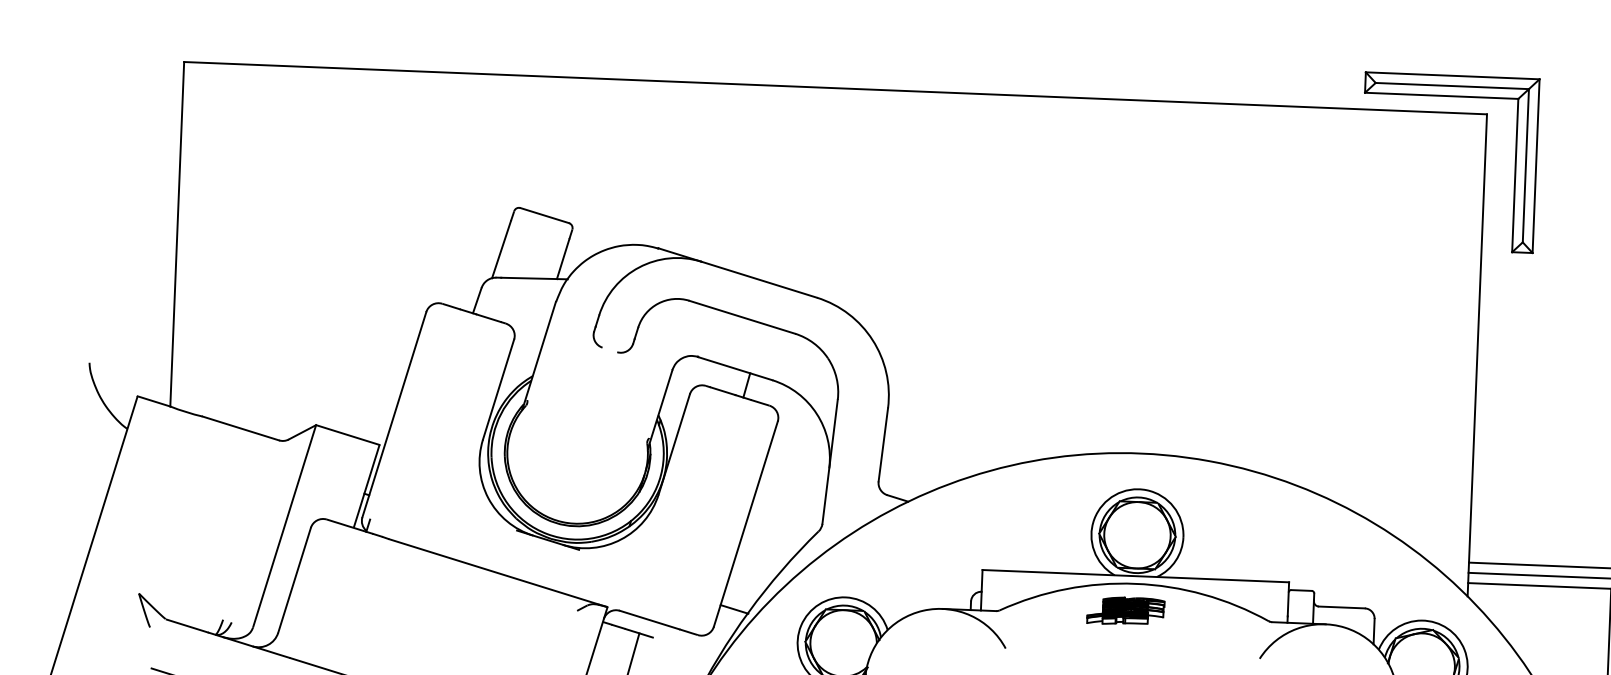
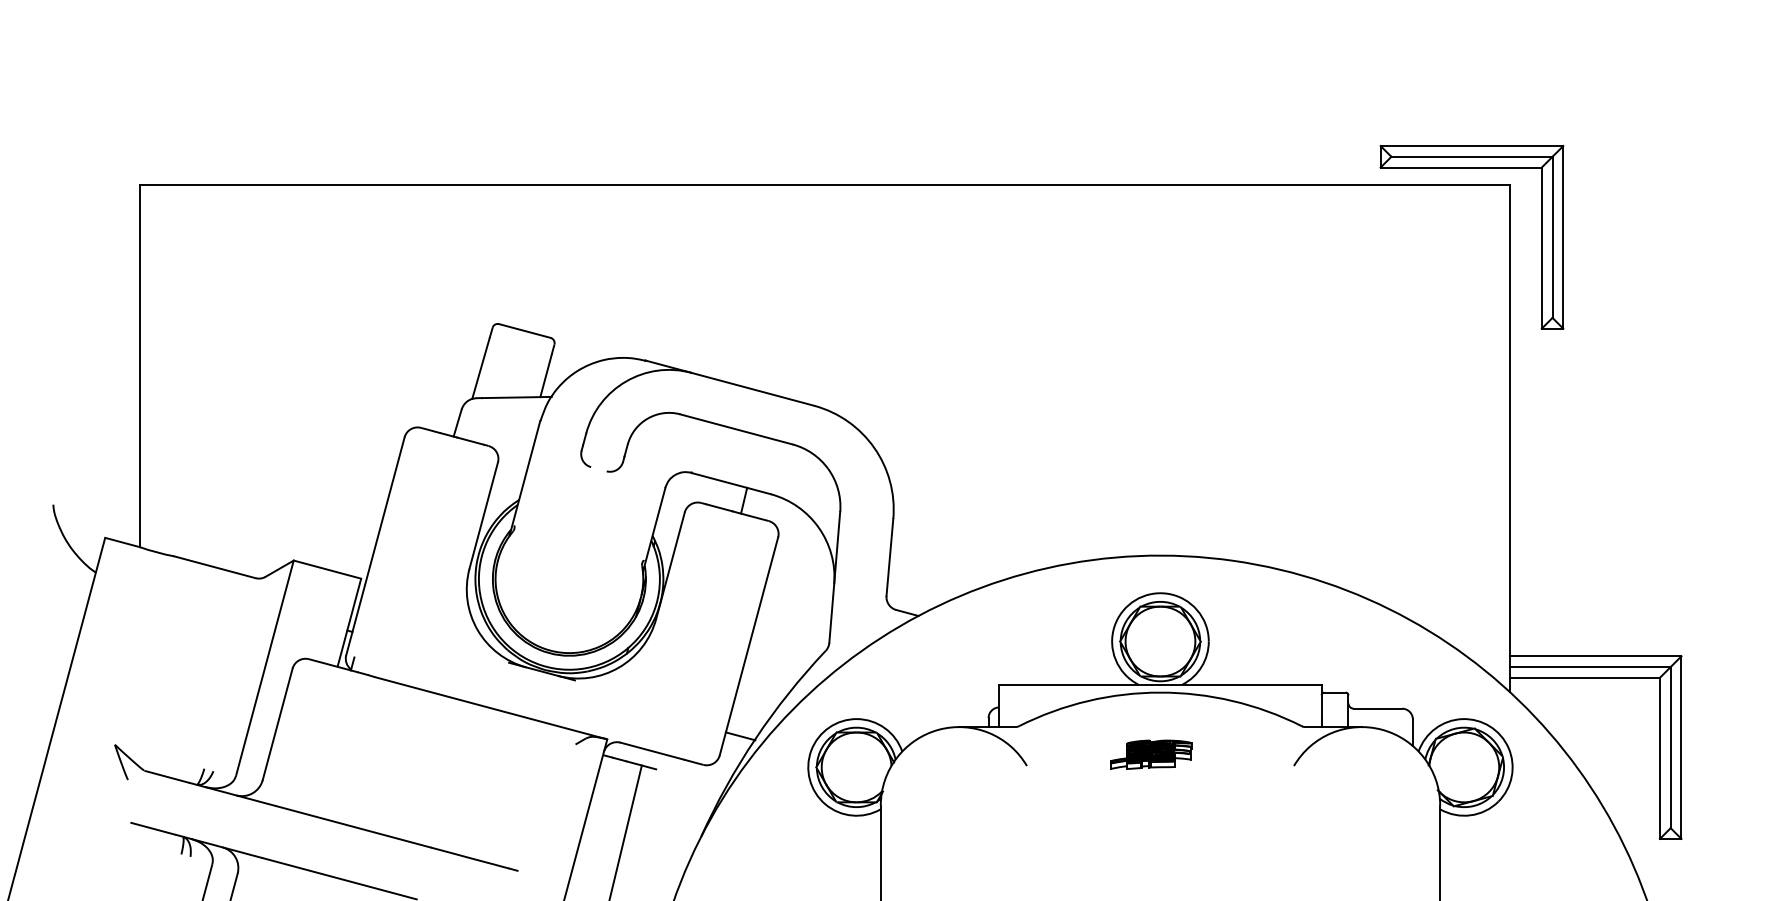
part: (1125, 610) -> (1151, 754), moved

